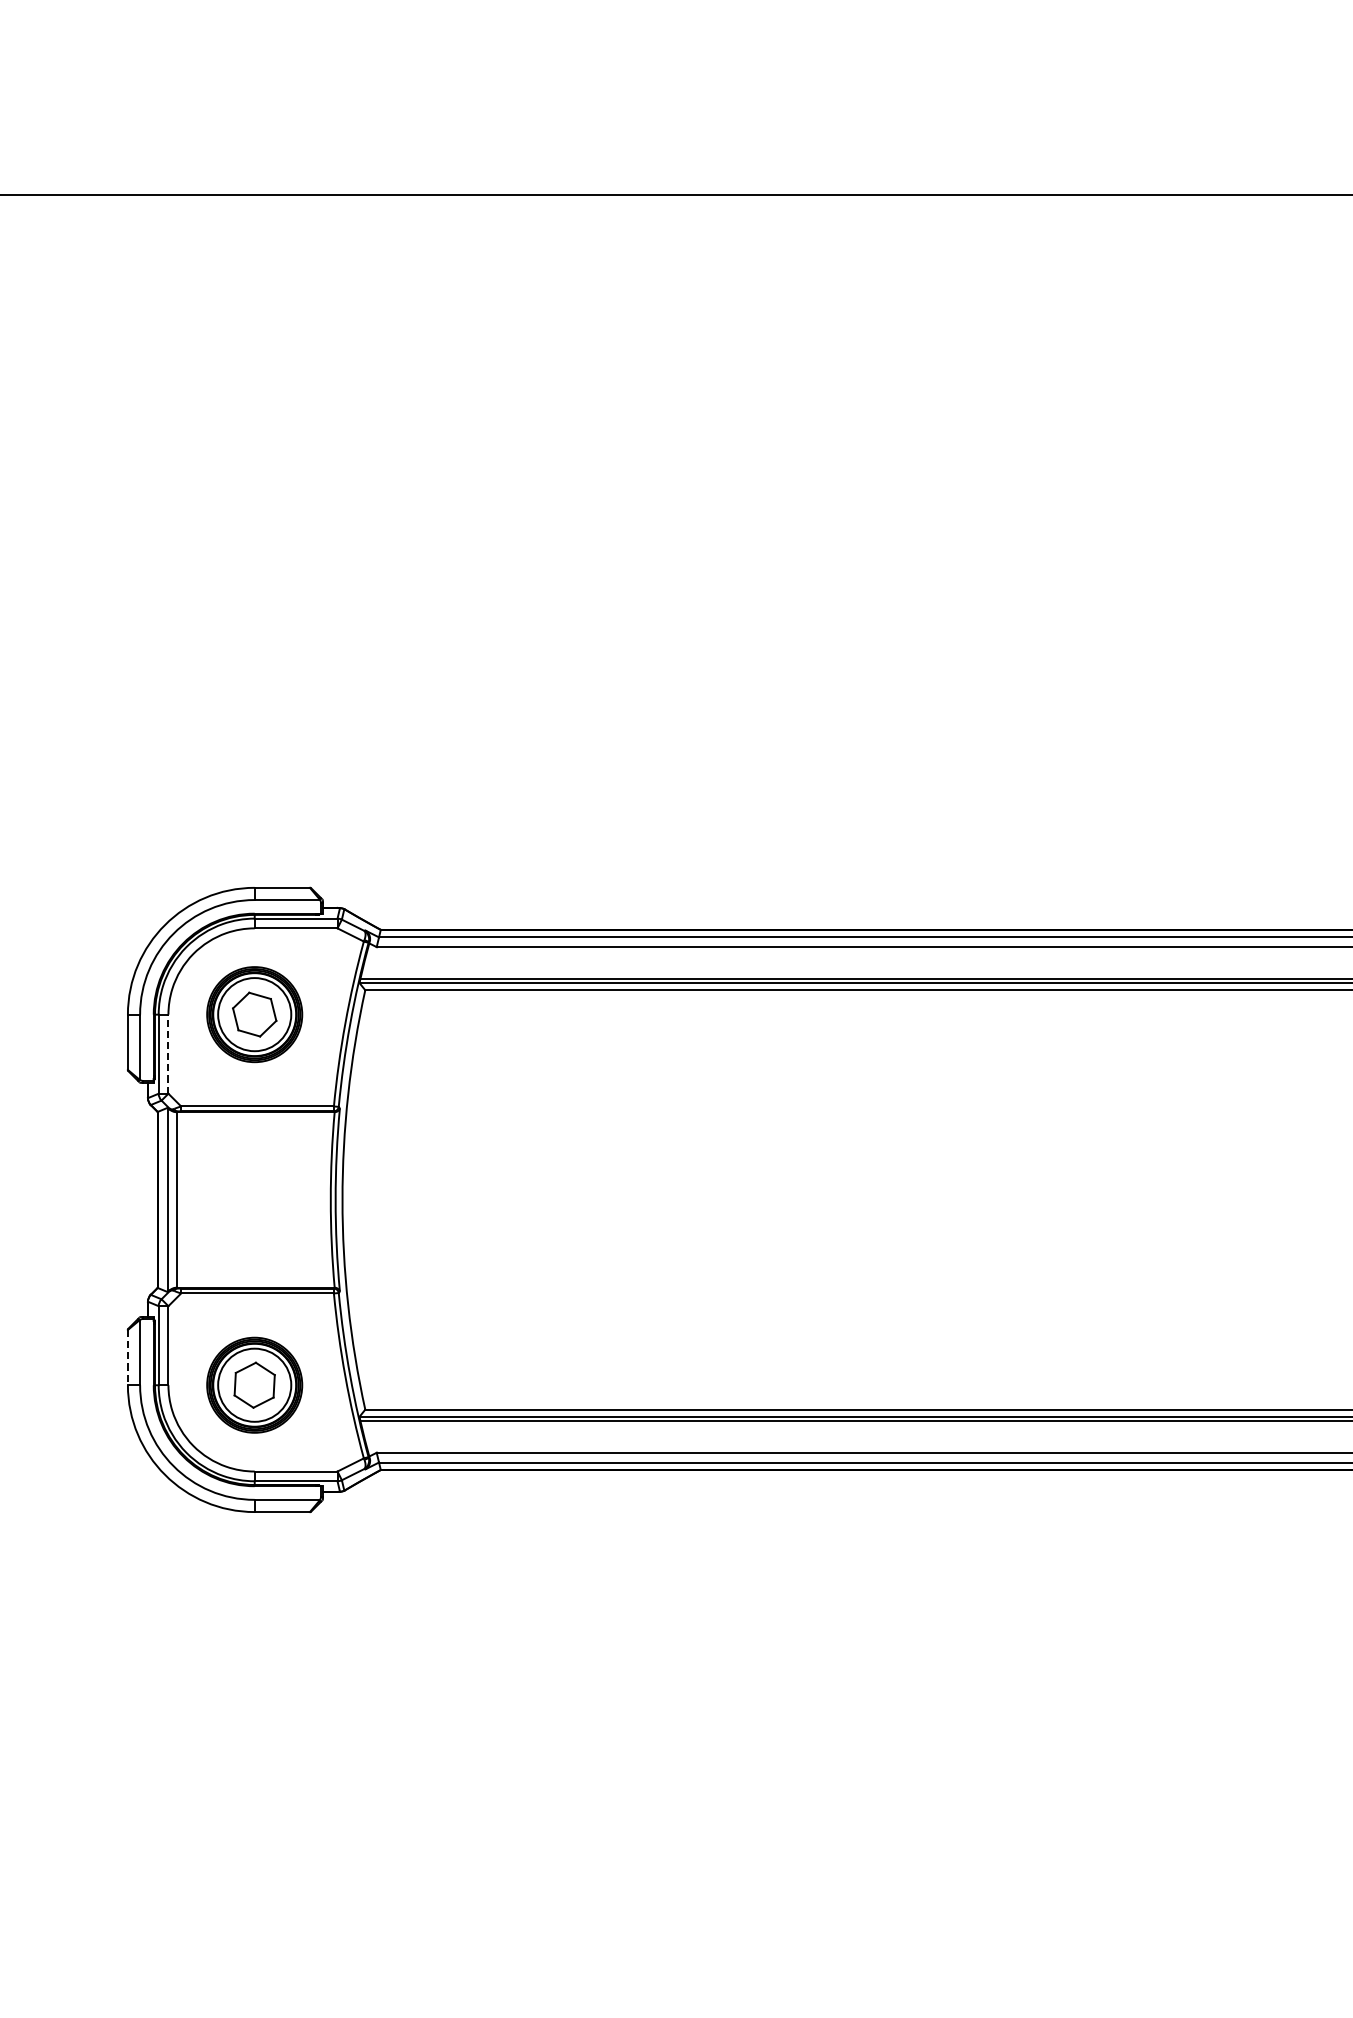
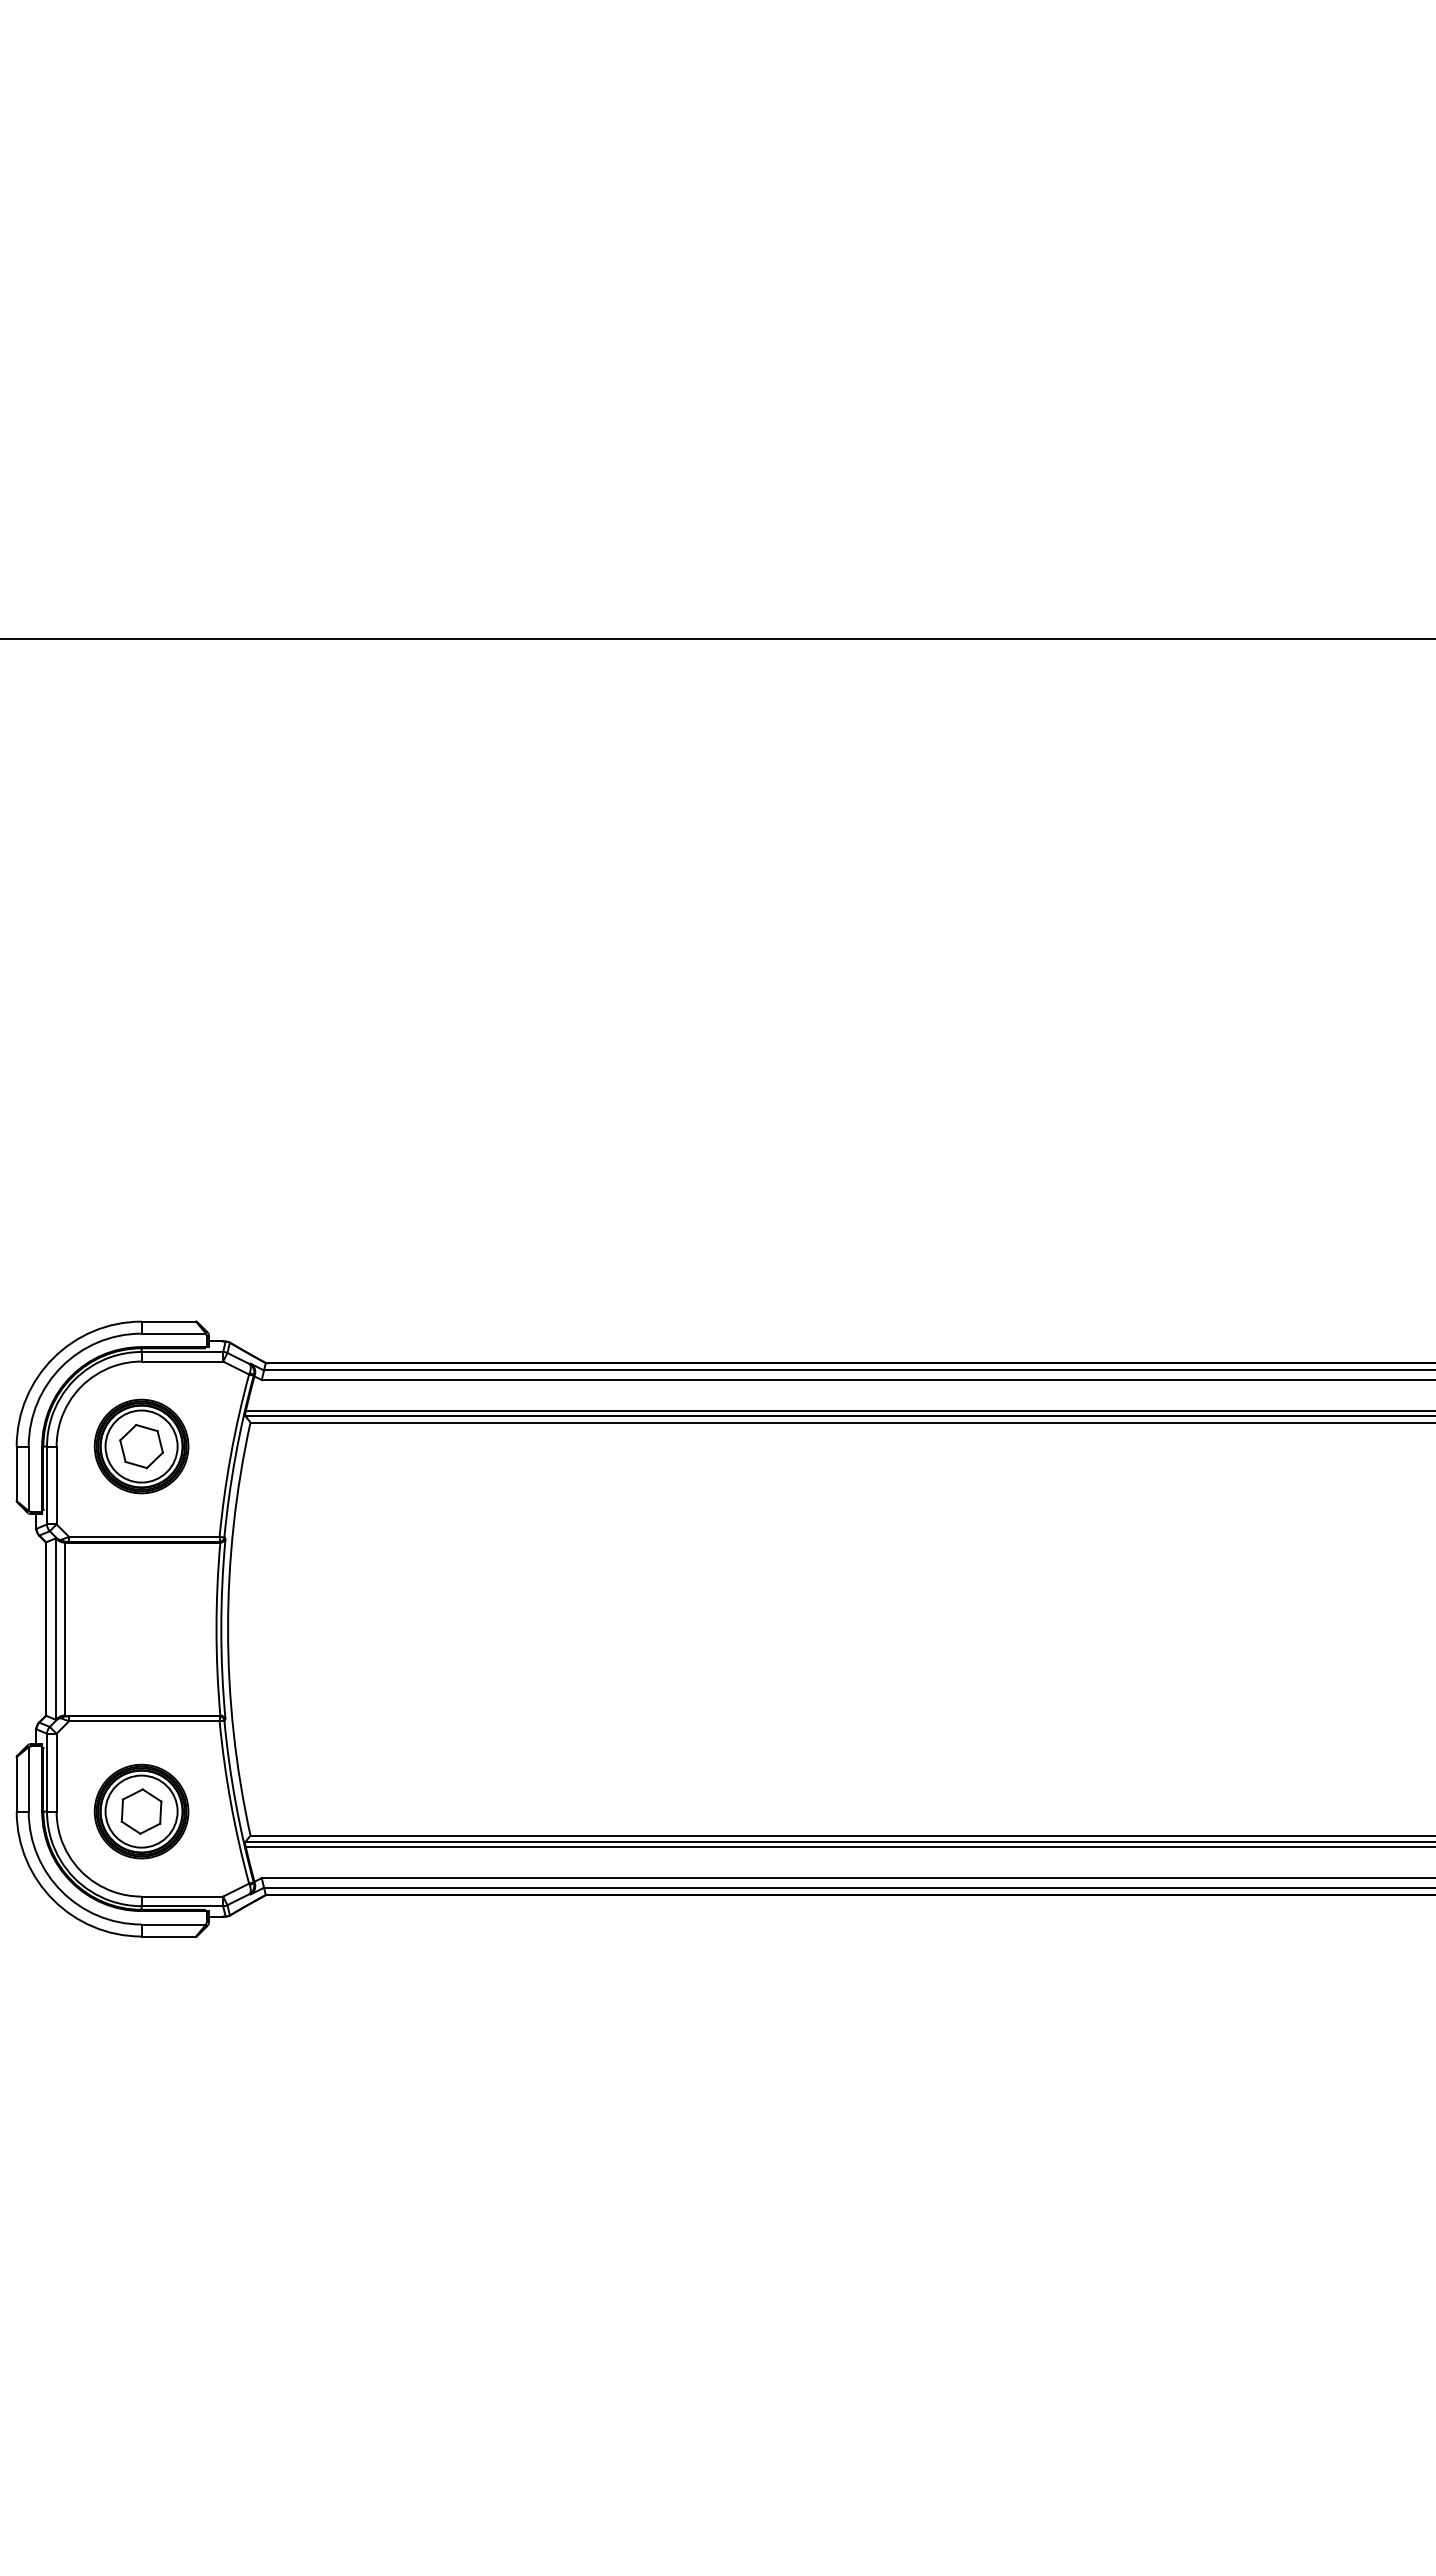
line: (168, 1054) -> (56, 1485), dashed -> solid
line: (127, 1357) -> (16, 1784), dashed -> solid

